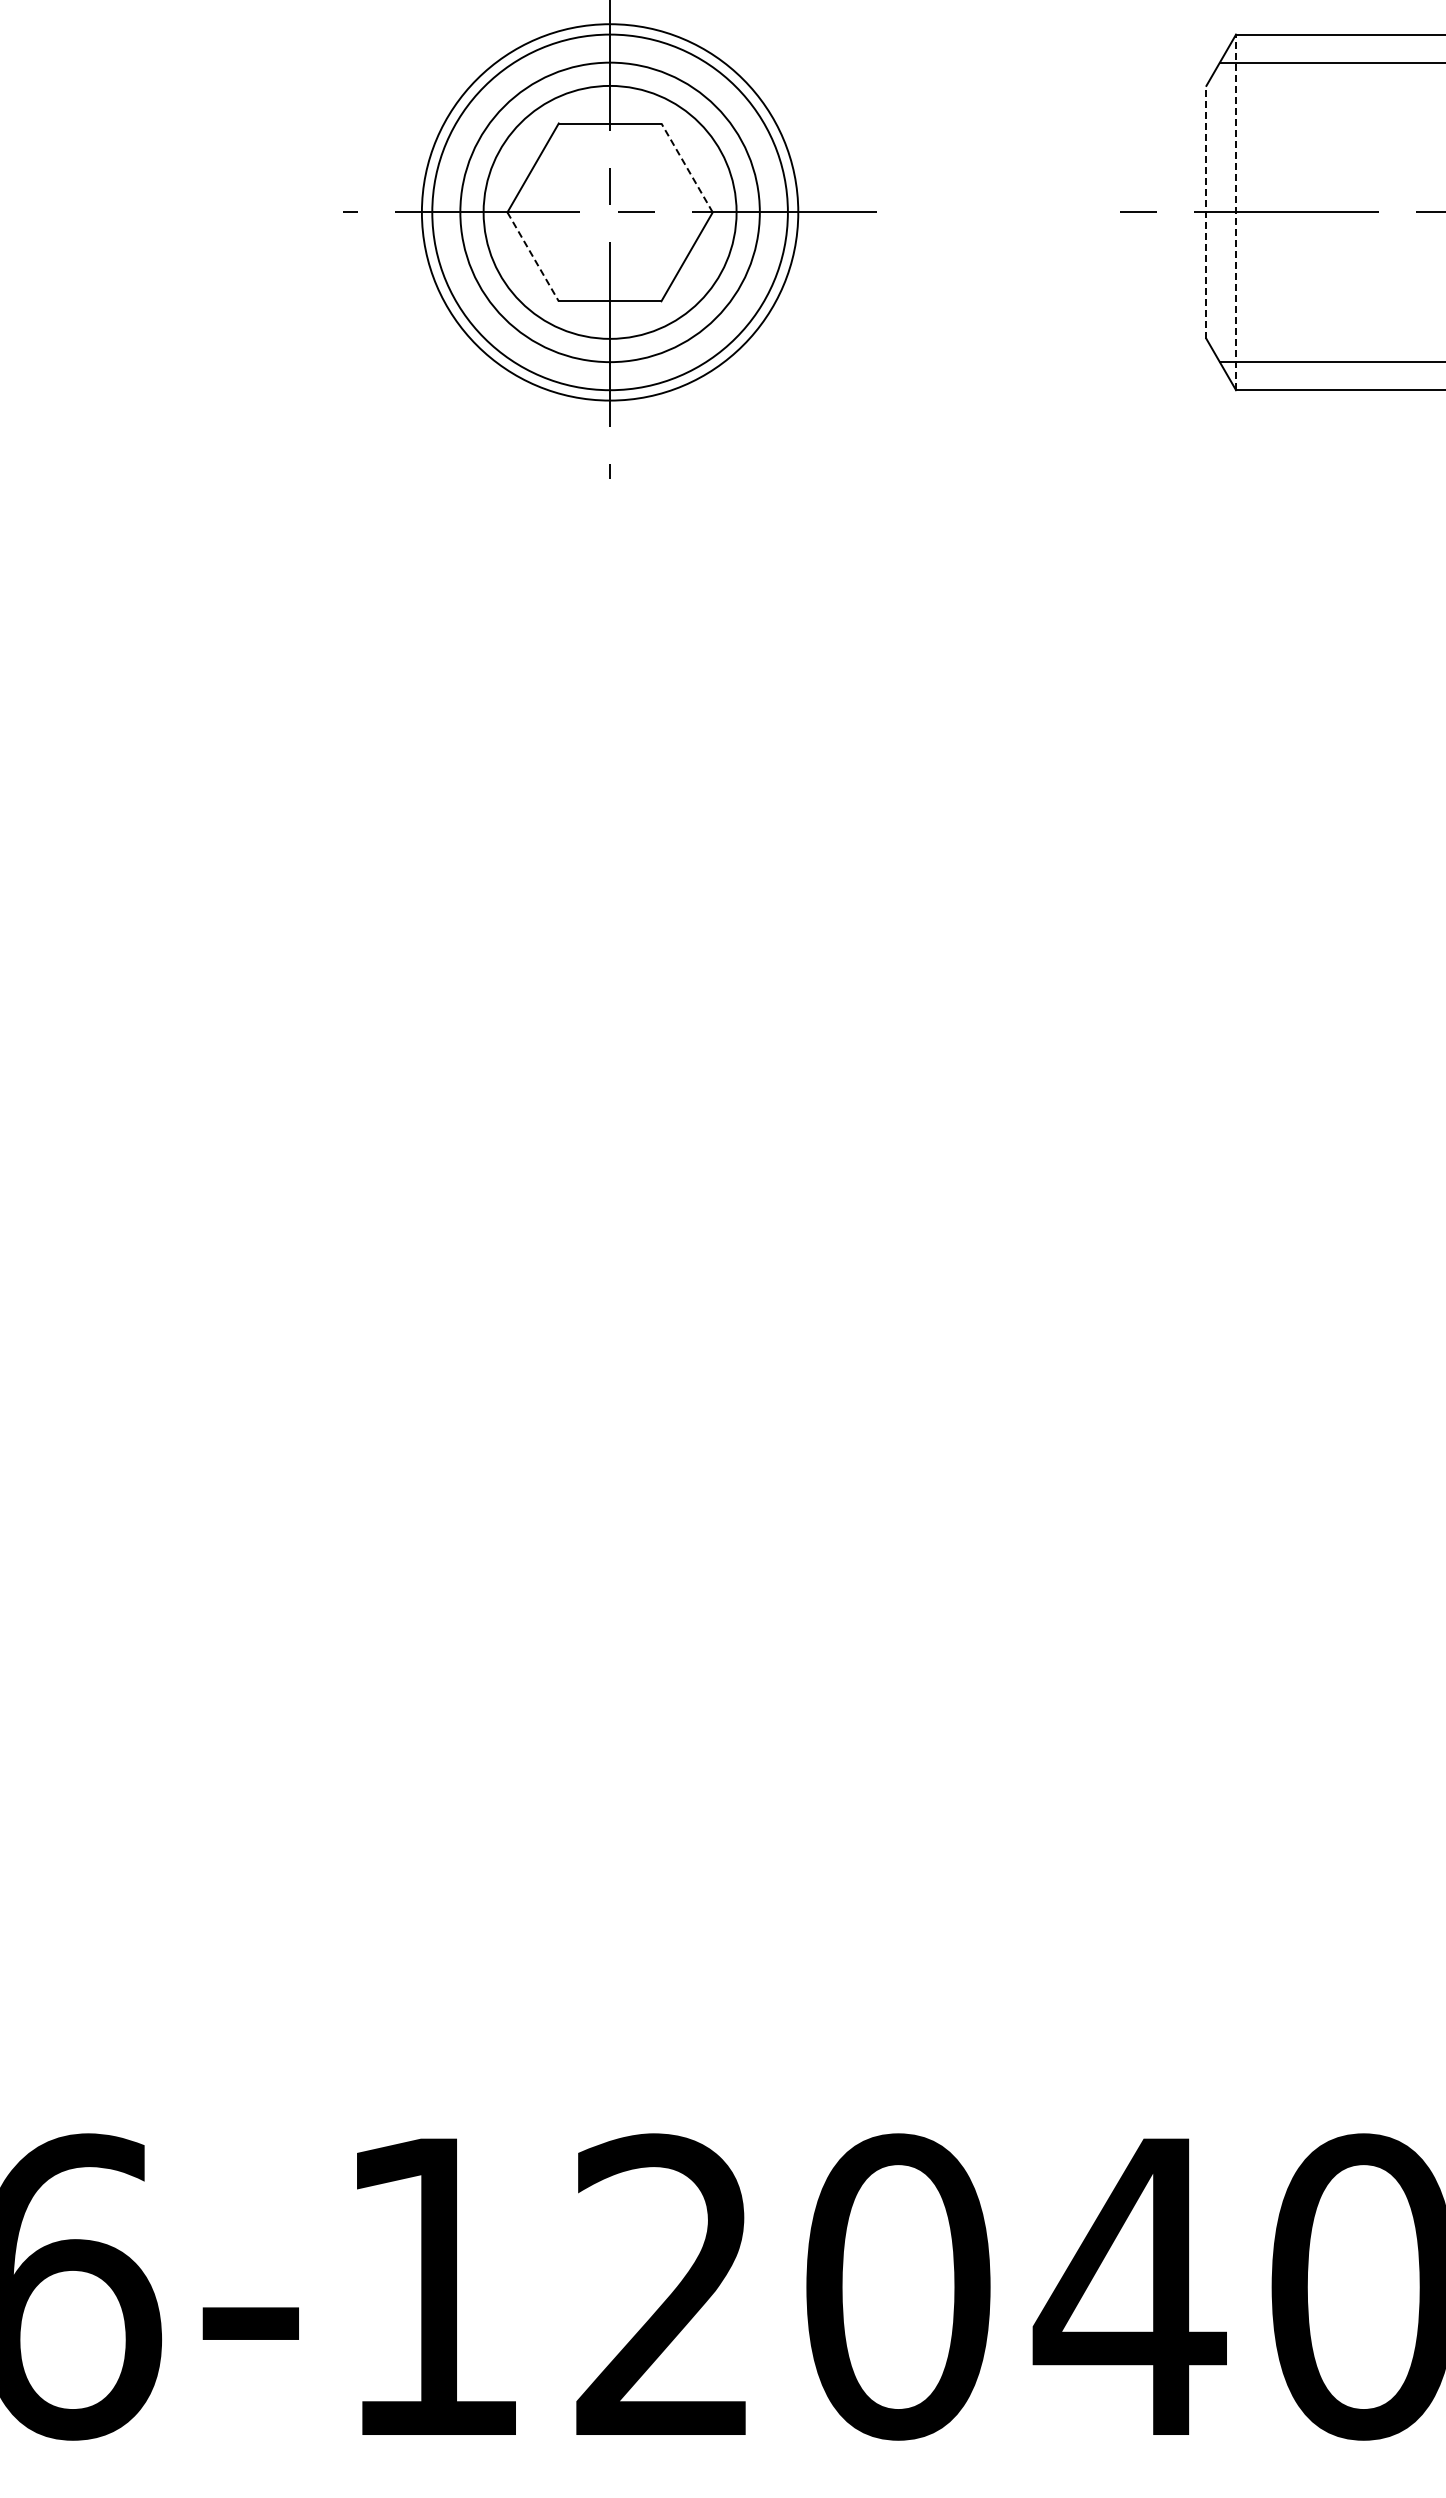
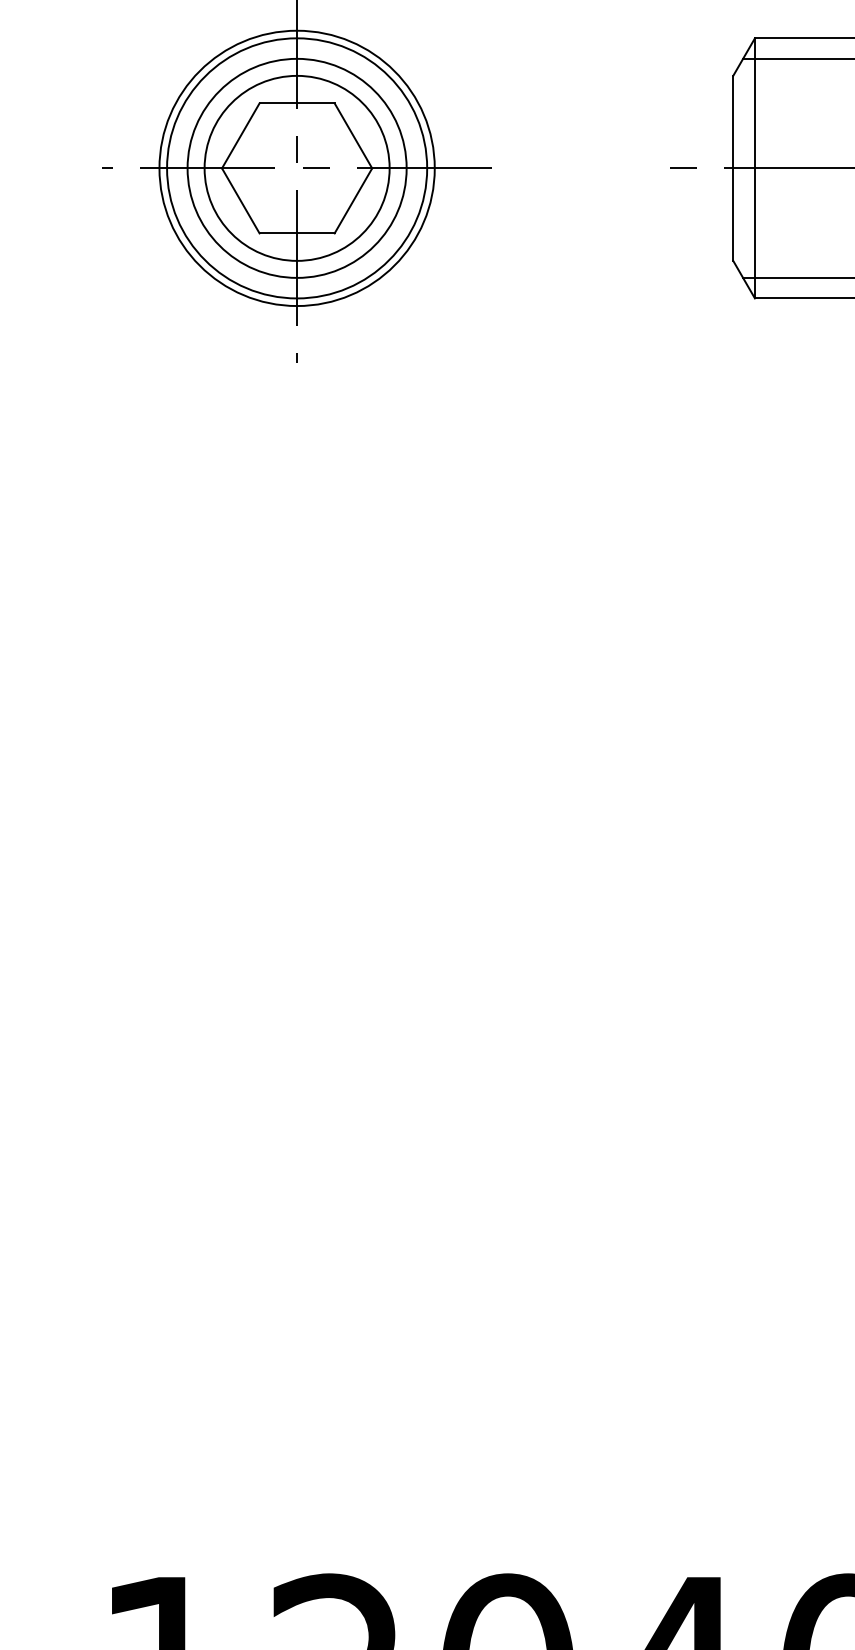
line: (686, 167) -> (352, 135), dashed -> solid
line: (1206, 211) -> (733, 167), dashed -> solid
line: (1236, 212) -> (755, 168), dashed -> solid
line: (533, 257) -> (241, 201), dashed -> solid

